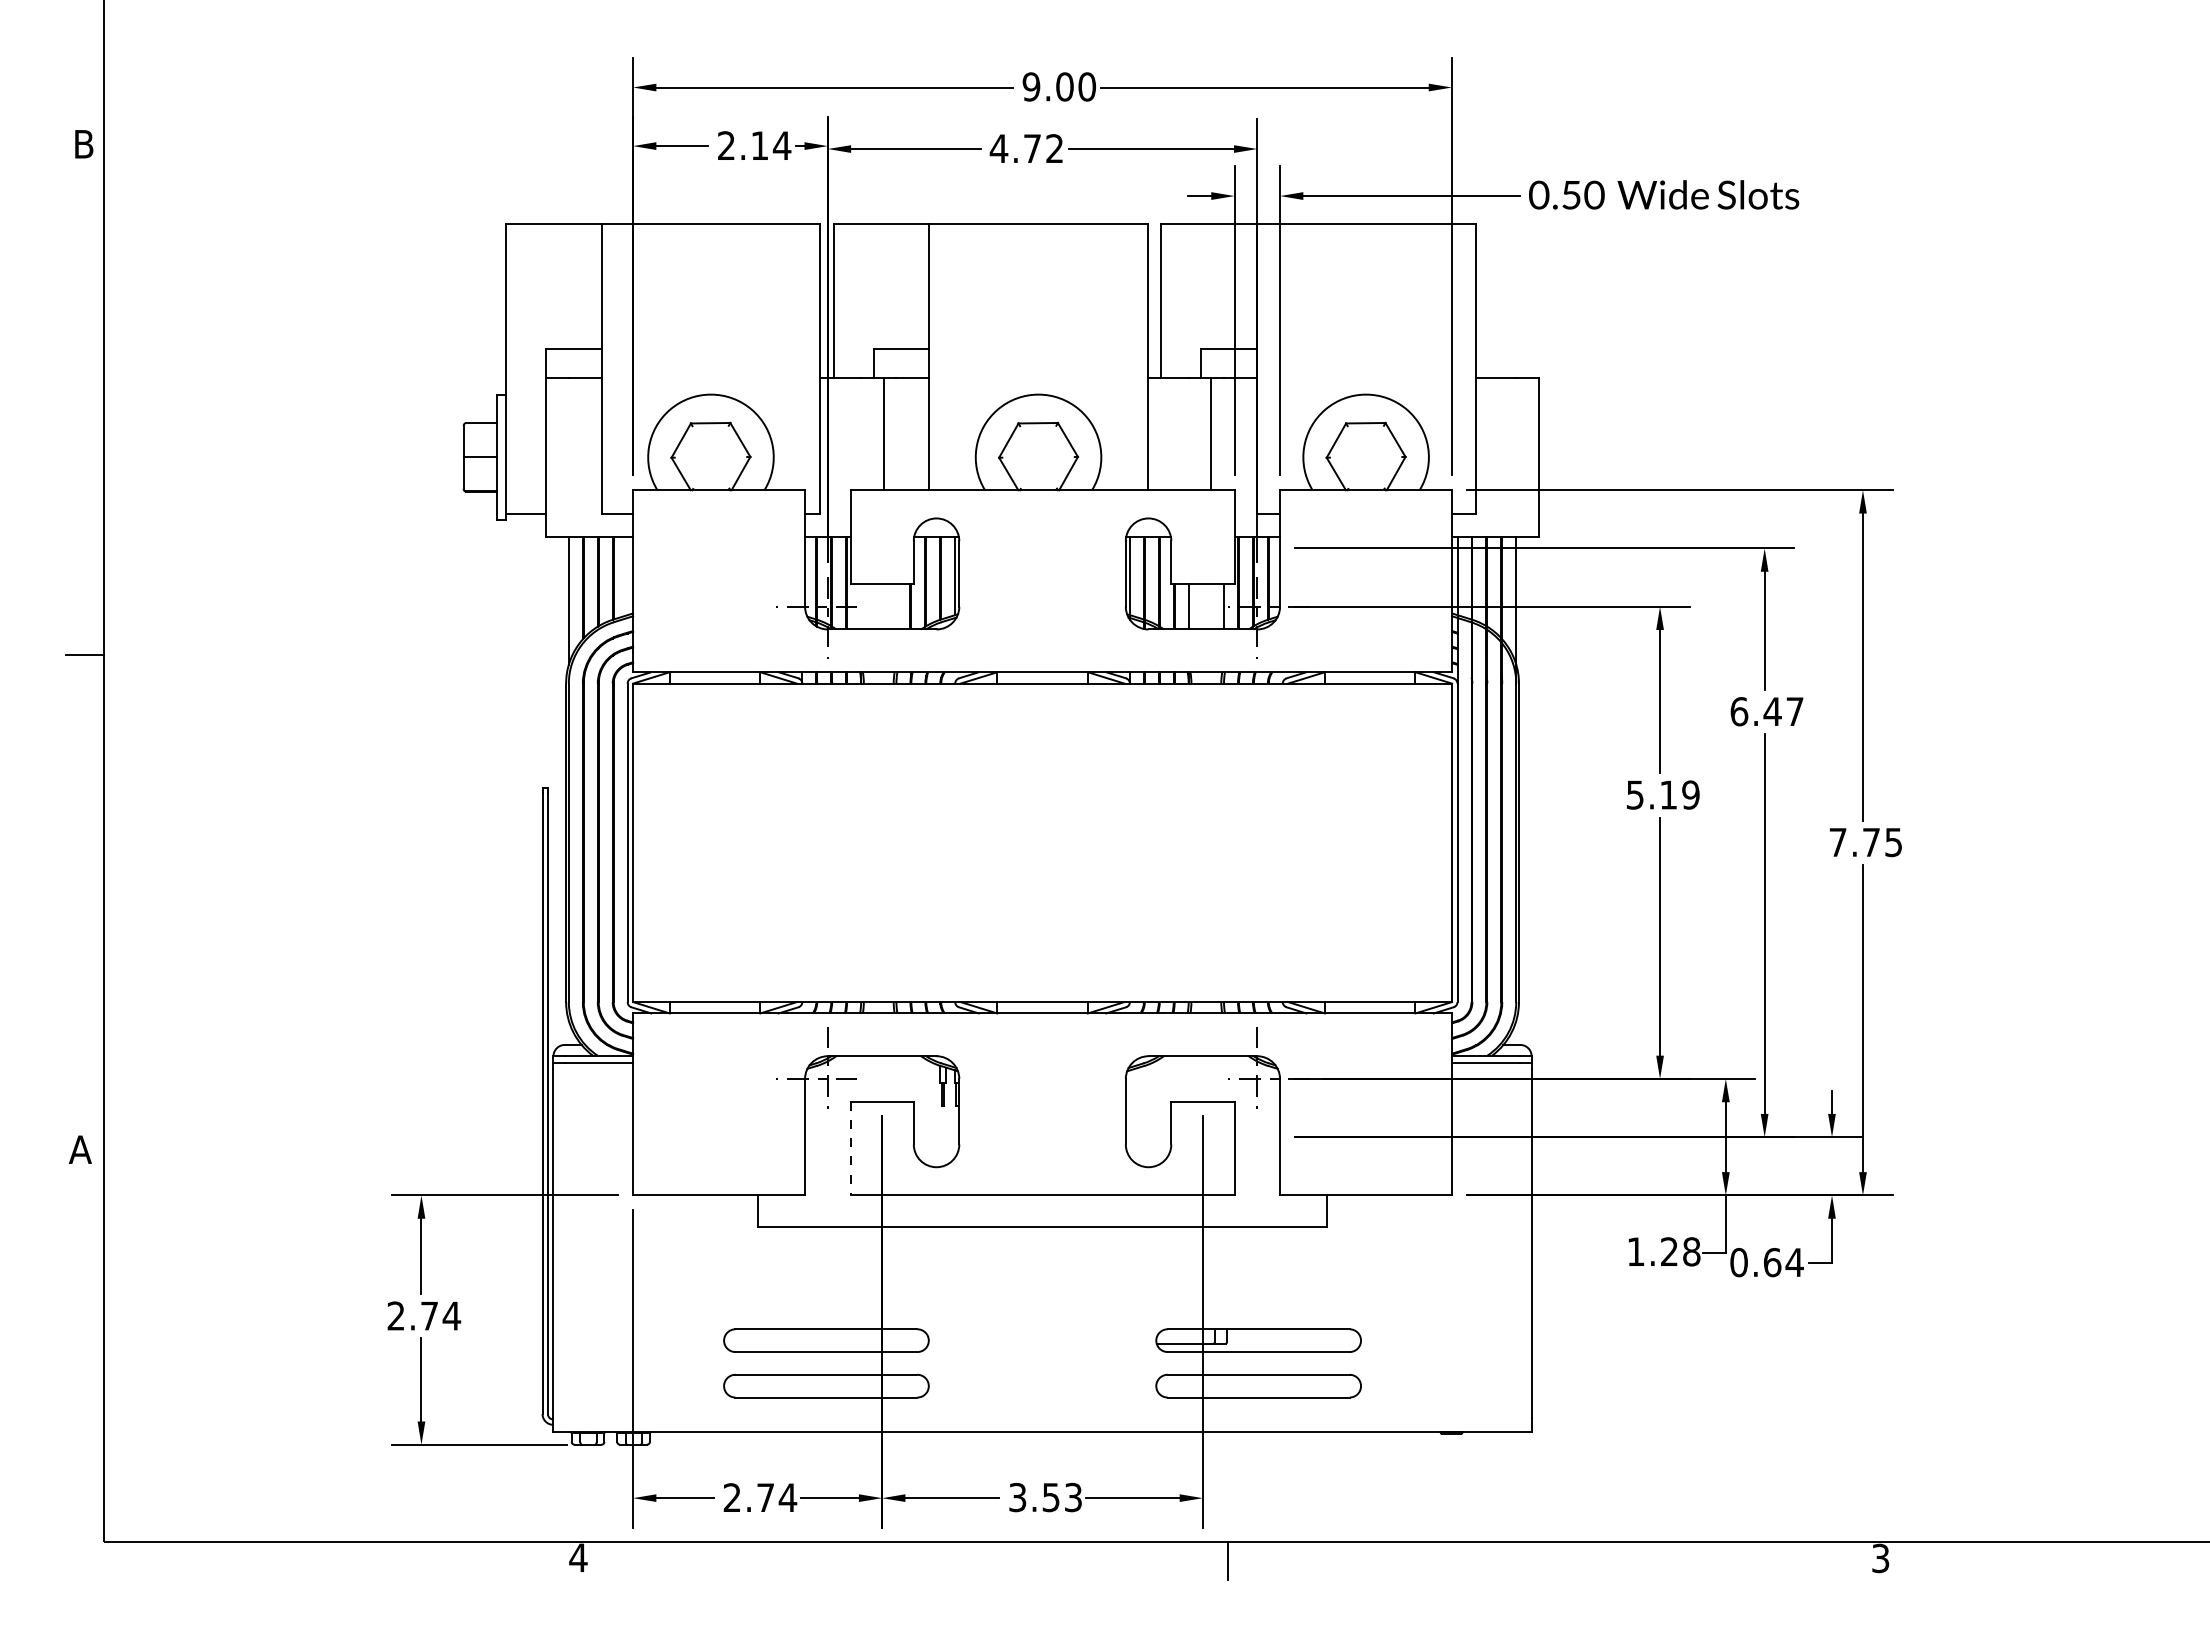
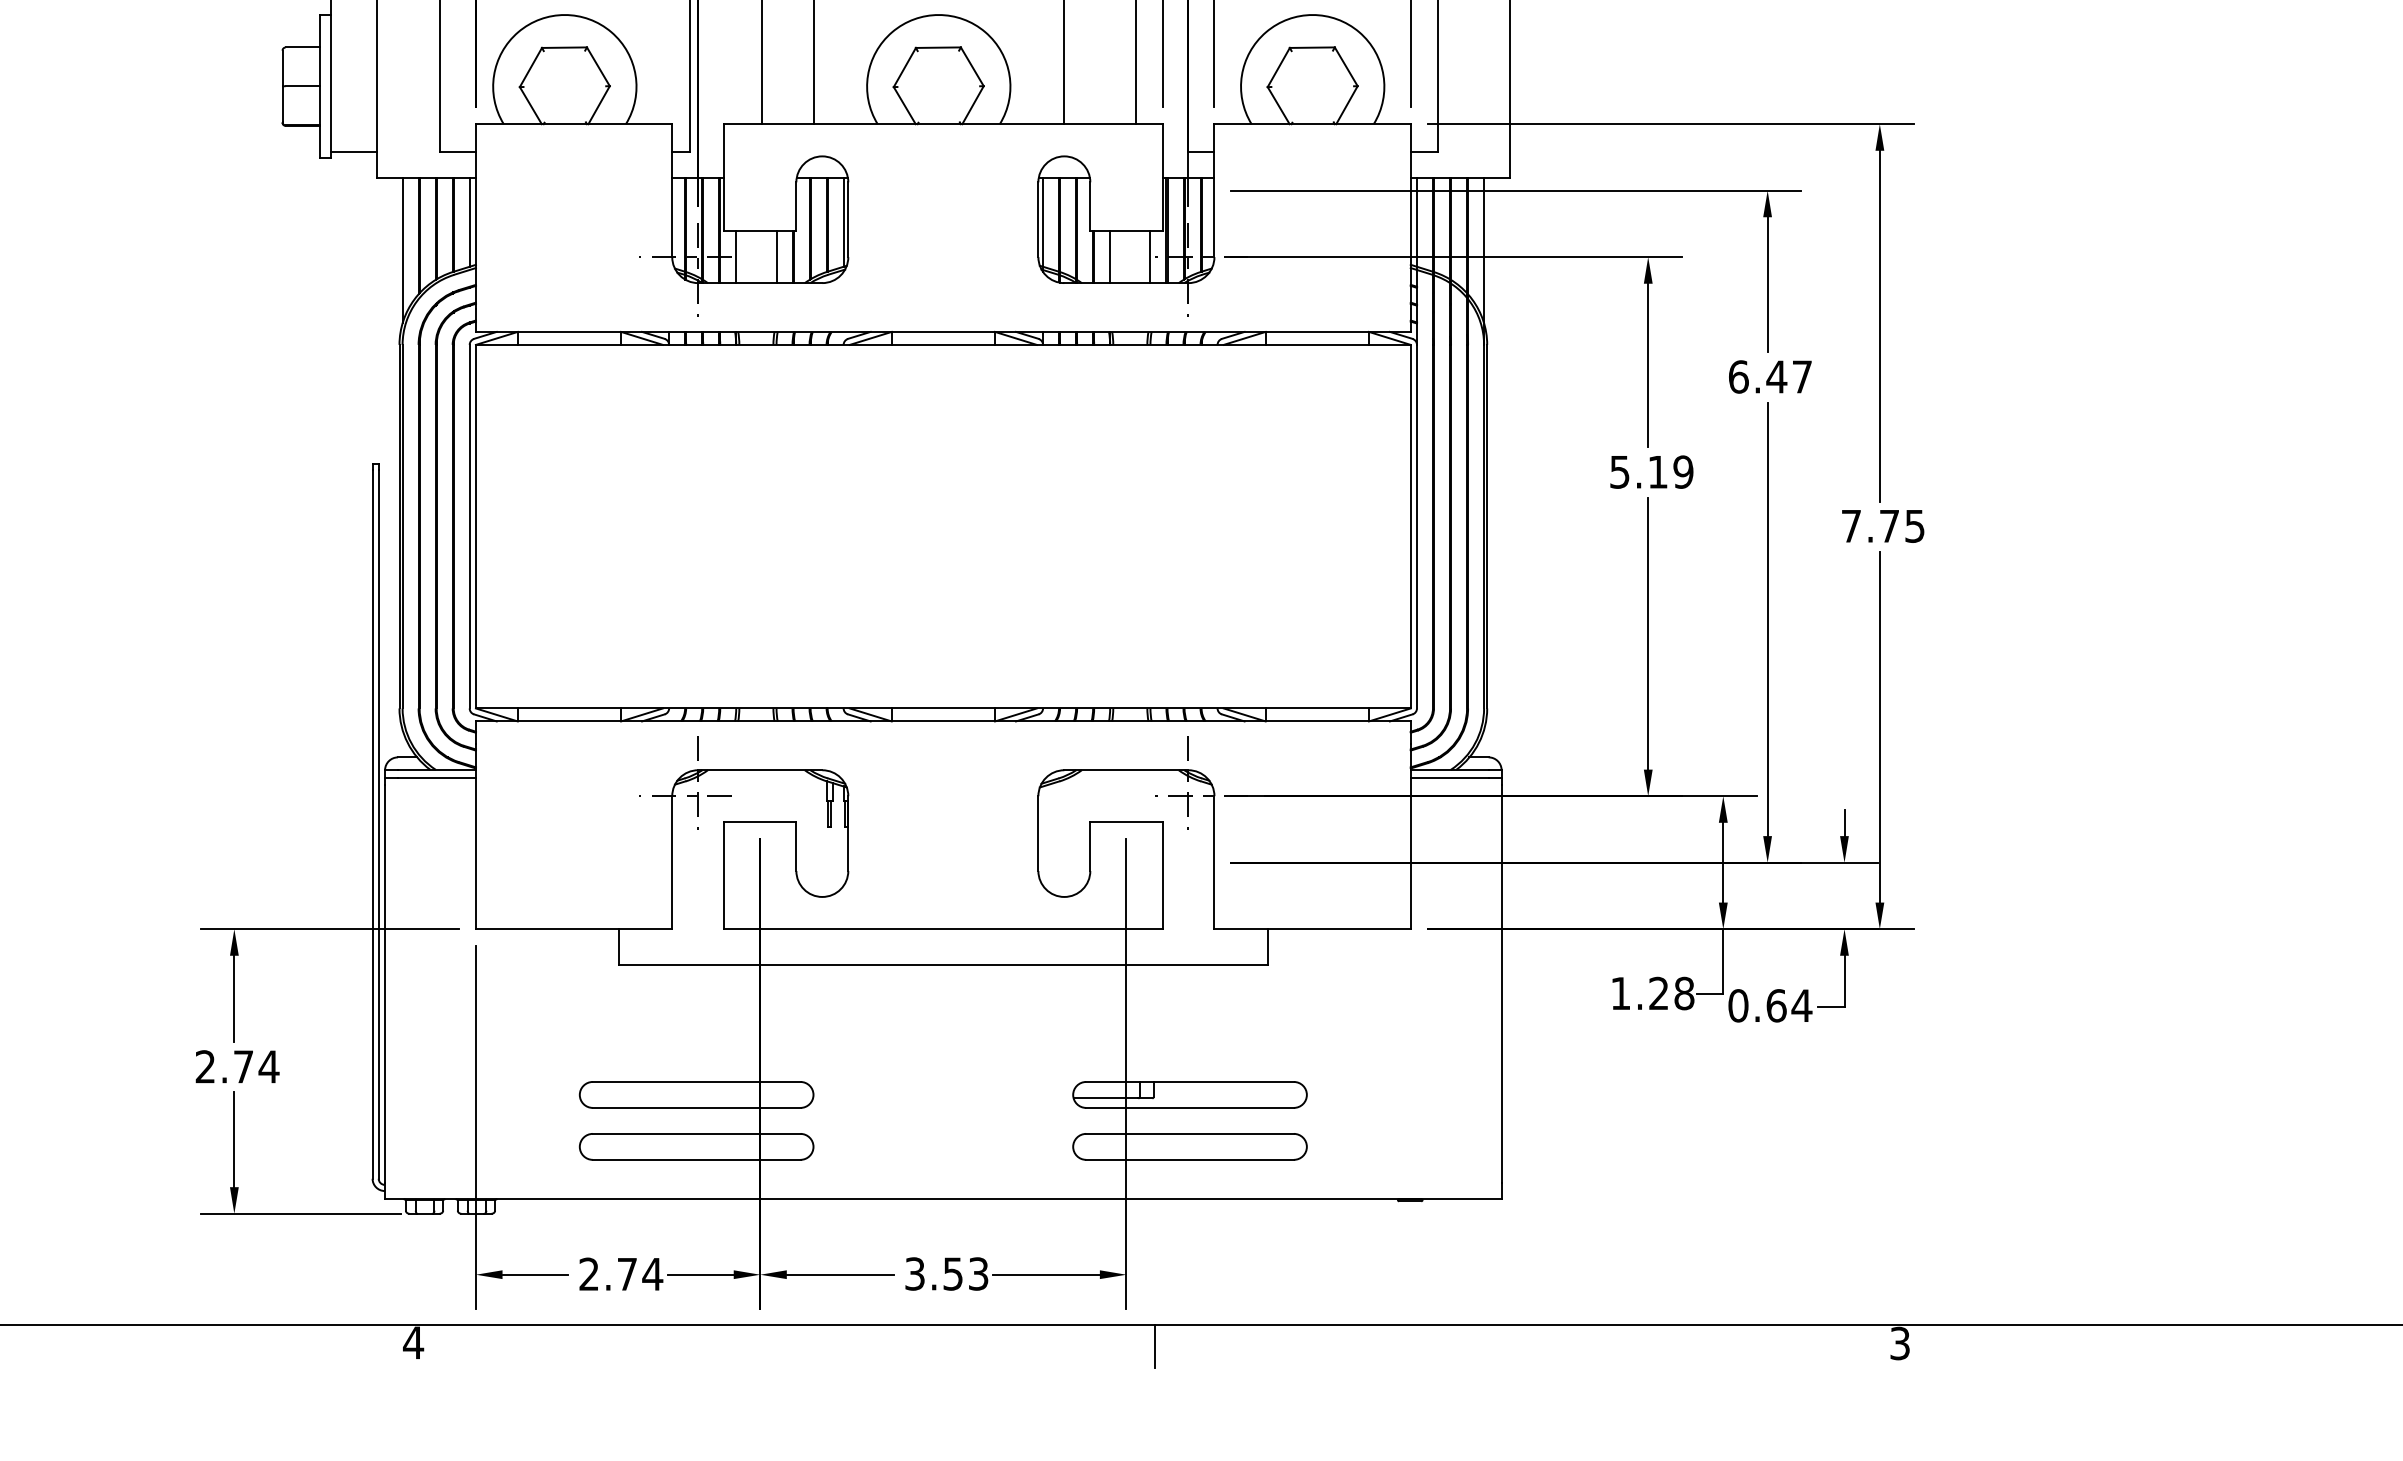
line: (627, 576) -> (469, 222), added
line: (861, 606) -> (736, 256), added
line: (896, 606) -> (776, 256), added
line: (850, 1148) -> (724, 875), dashed -> solid

